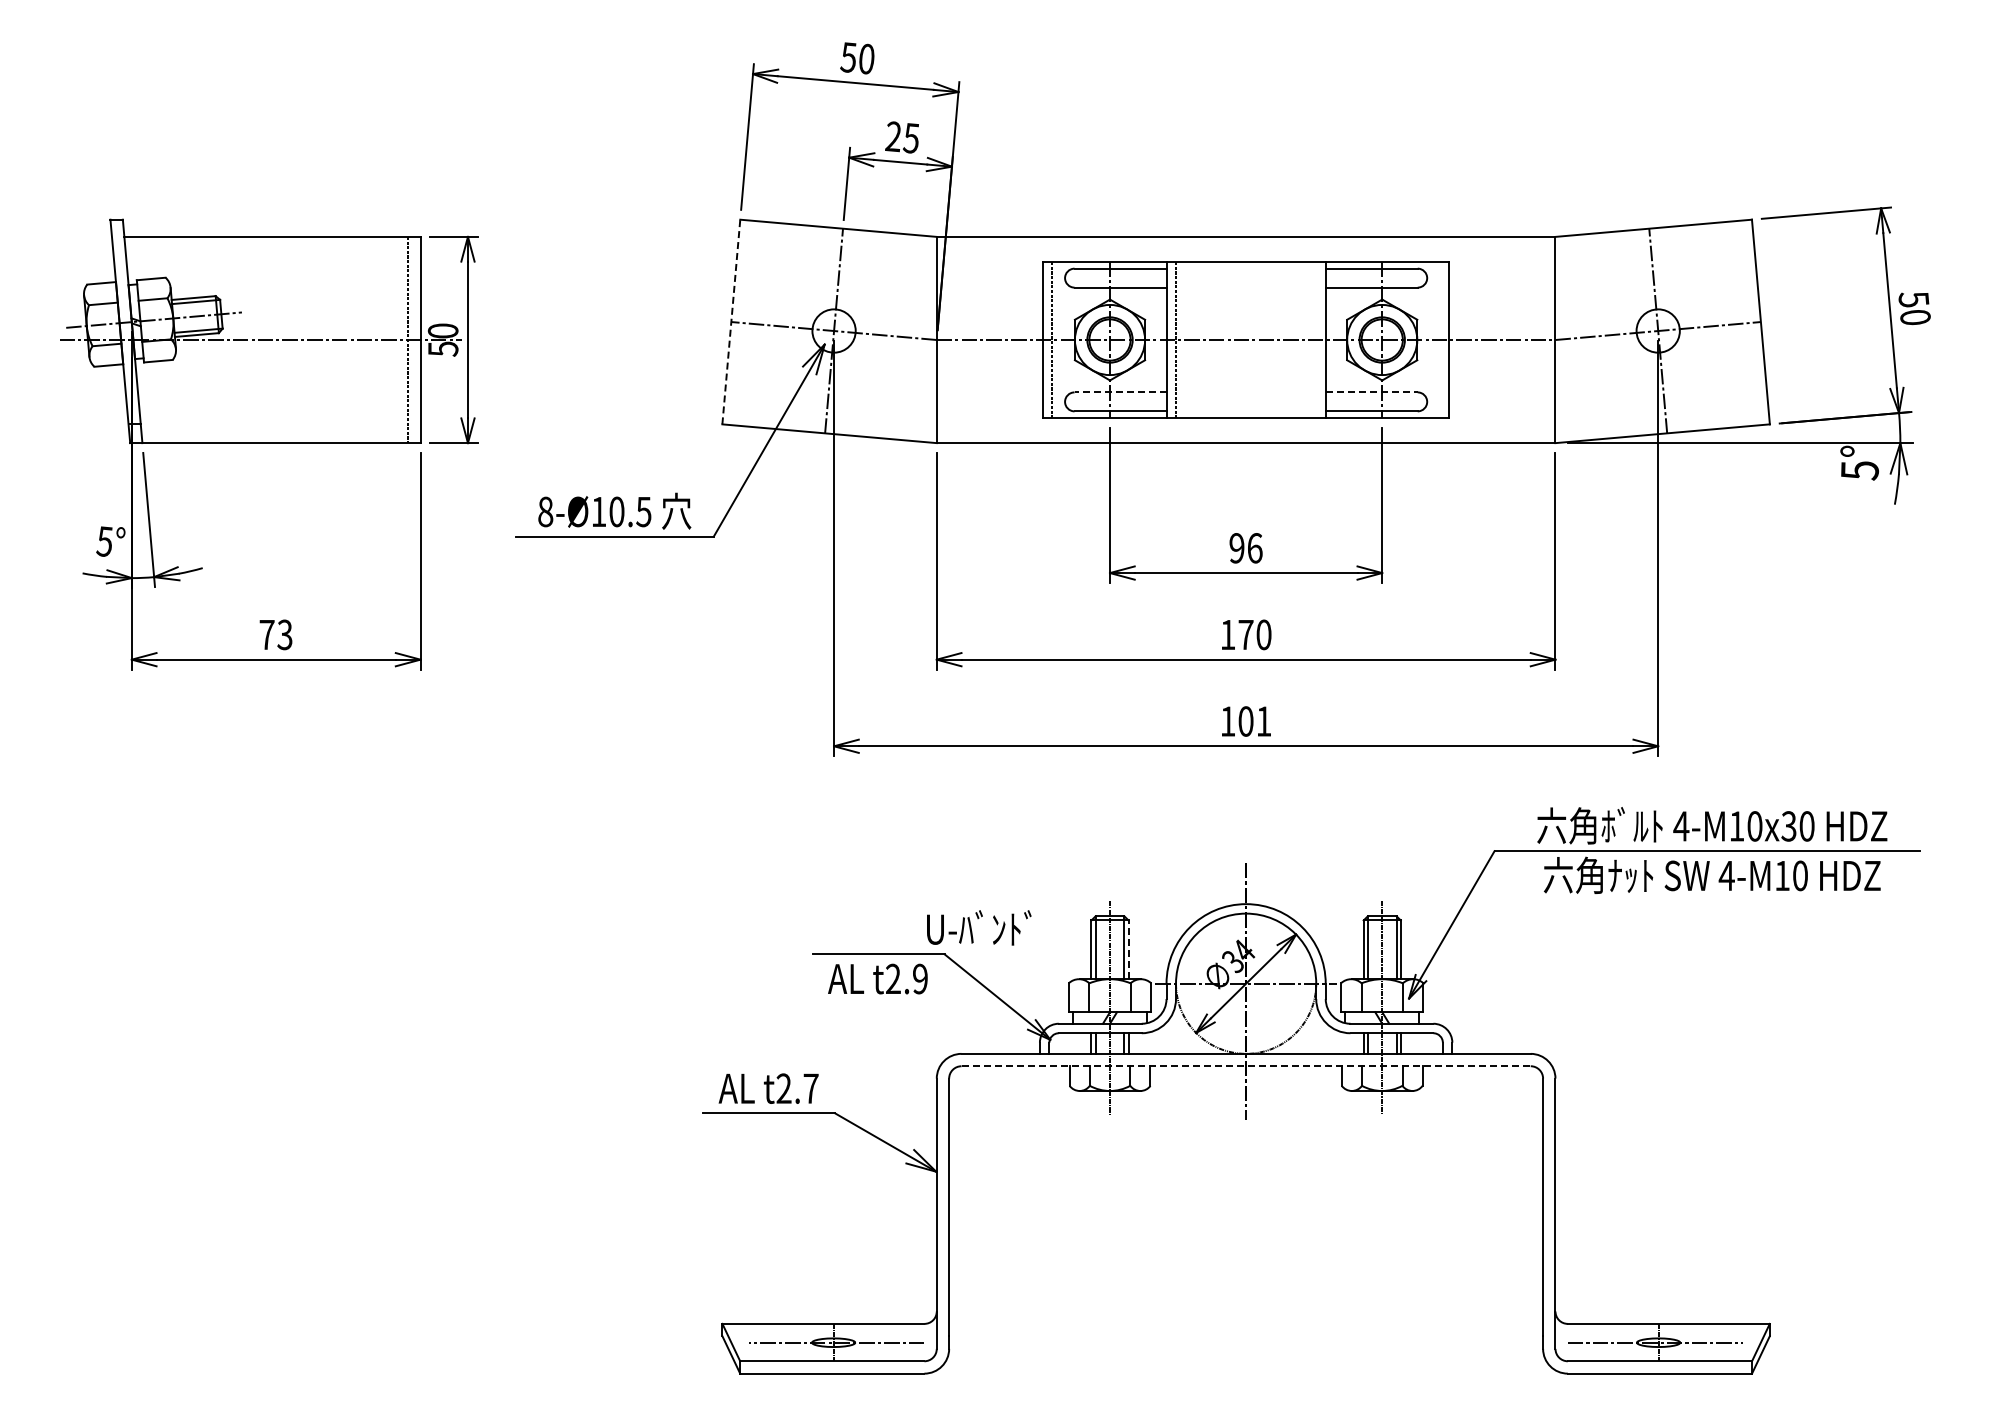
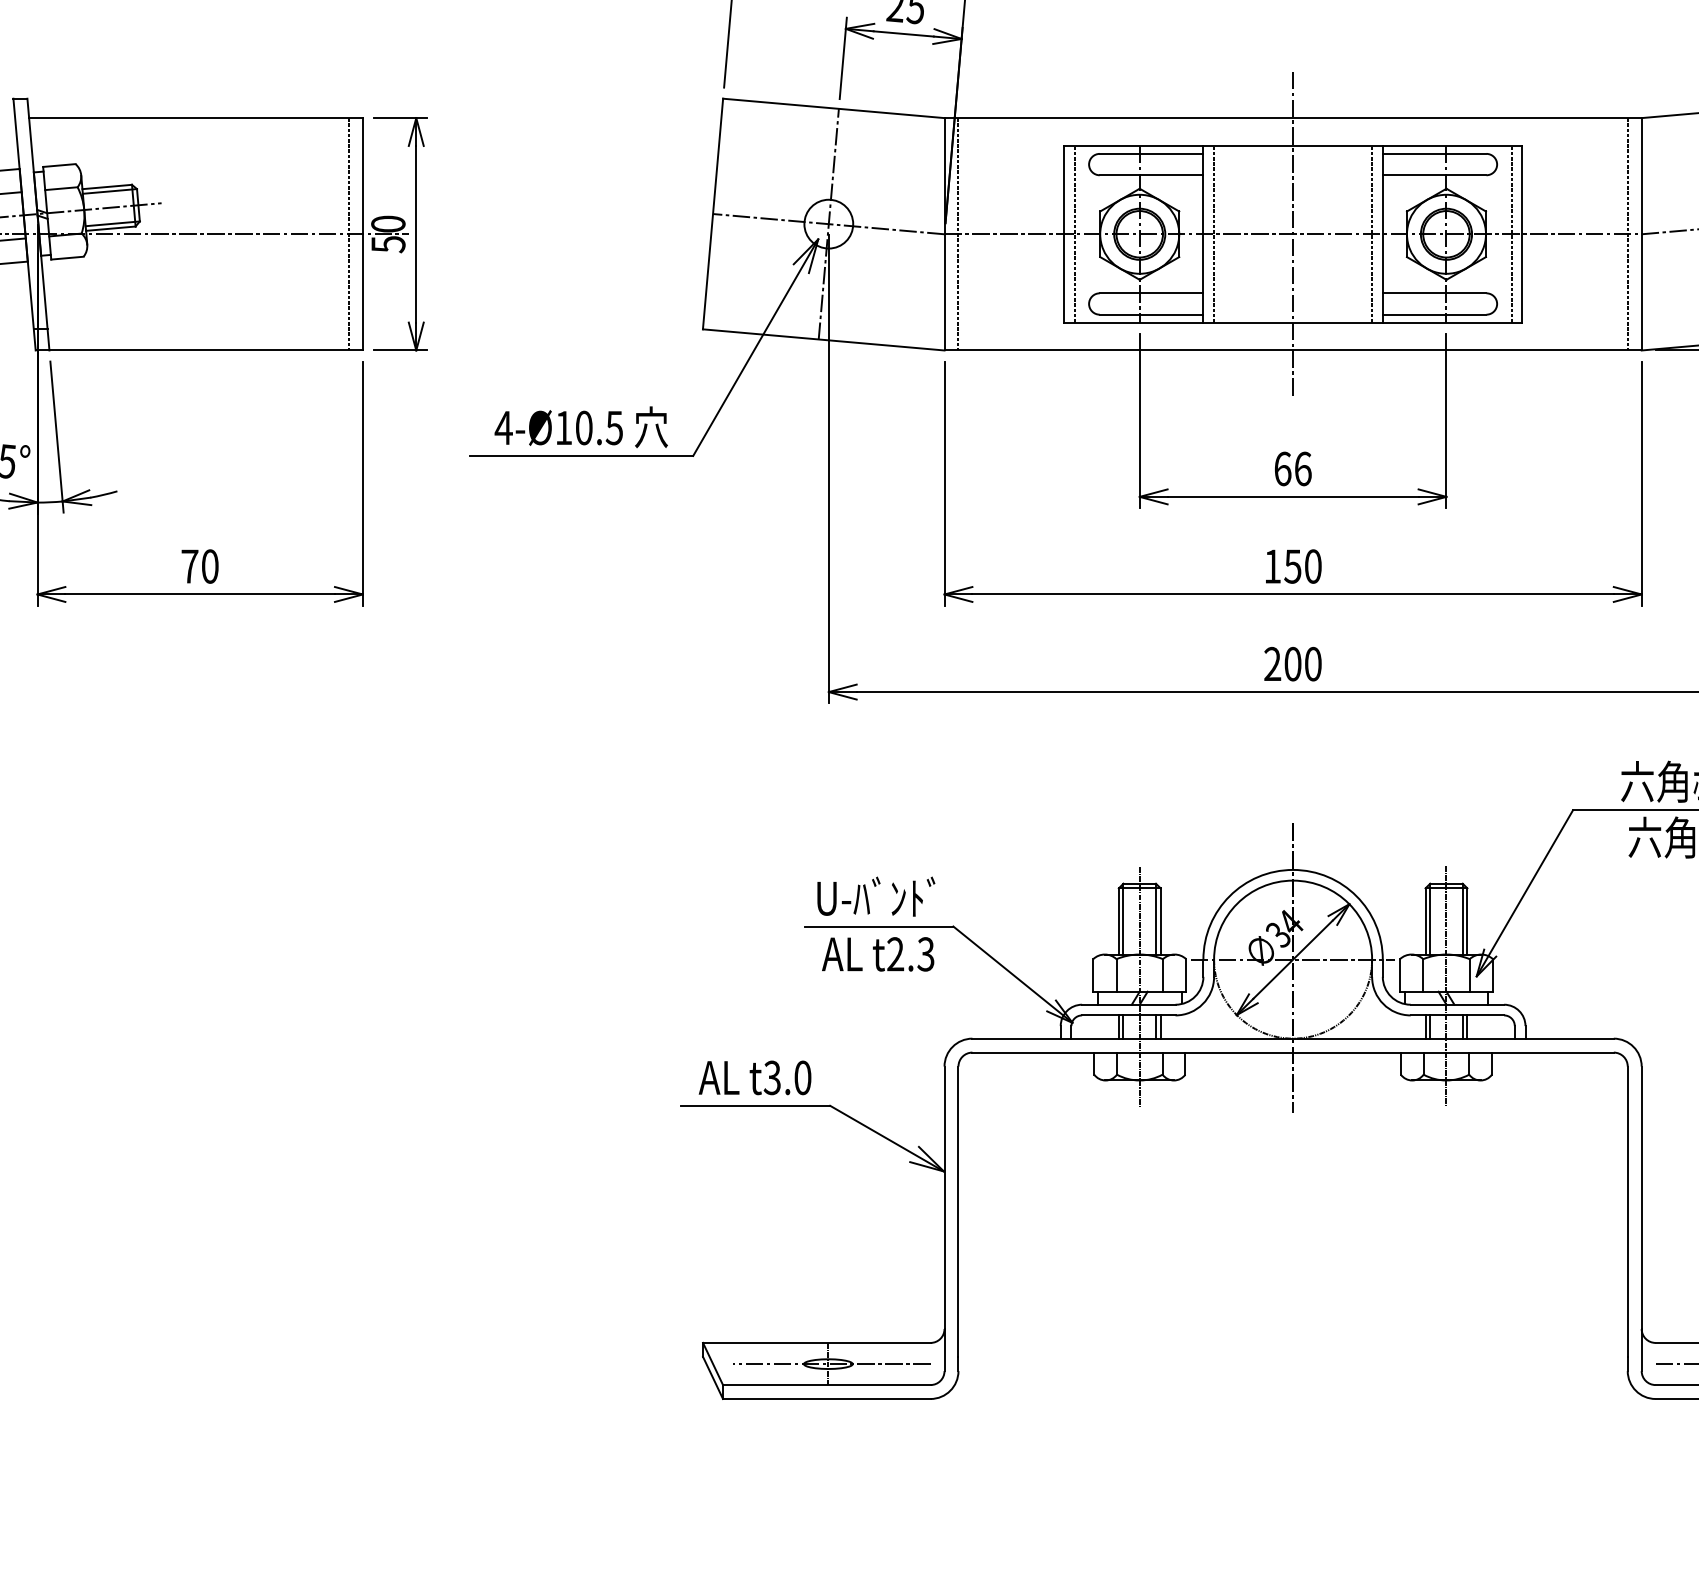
line: (731, 322) -> (713, 214), dashed -> solid
line: (949, 339) -> (958, 233), added
line: (1246, 339) -> (1293, 233), added
line: (1316, 339) -> (1372, 233), added
line: (1439, 339) -> (1510, 233), added
line: (1543, 339) -> (1628, 233), added
line: (1120, 392) -> (1151, 293), dashed -> solid
line: (1371, 392) -> (1434, 293), dashed -> solid
text: (545, 511) -> (503, 427), 8-Ø10.5 -> 4-Ø10.5
text: (1236, 548) -> (1282, 469), 96 -> 66
text: (284, 634) -> (209, 566), 73 -> 70
text: (1245, 635) -> (1292, 567), 170 -> 150
text: (1245, 721) -> (1292, 664), 101 -> 200
text: (979, 927) -> (876, 896), moved
line: (1128, 949) -> (1160, 921), dashed -> solid
text: (919, 978) -> (925, 953), t2.9 -> t2.3
line: (1246, 1066) -> (1293, 1052), dashed -> solid
text: (797, 1088) -> (787, 1077), t2.7 -> t3.0

